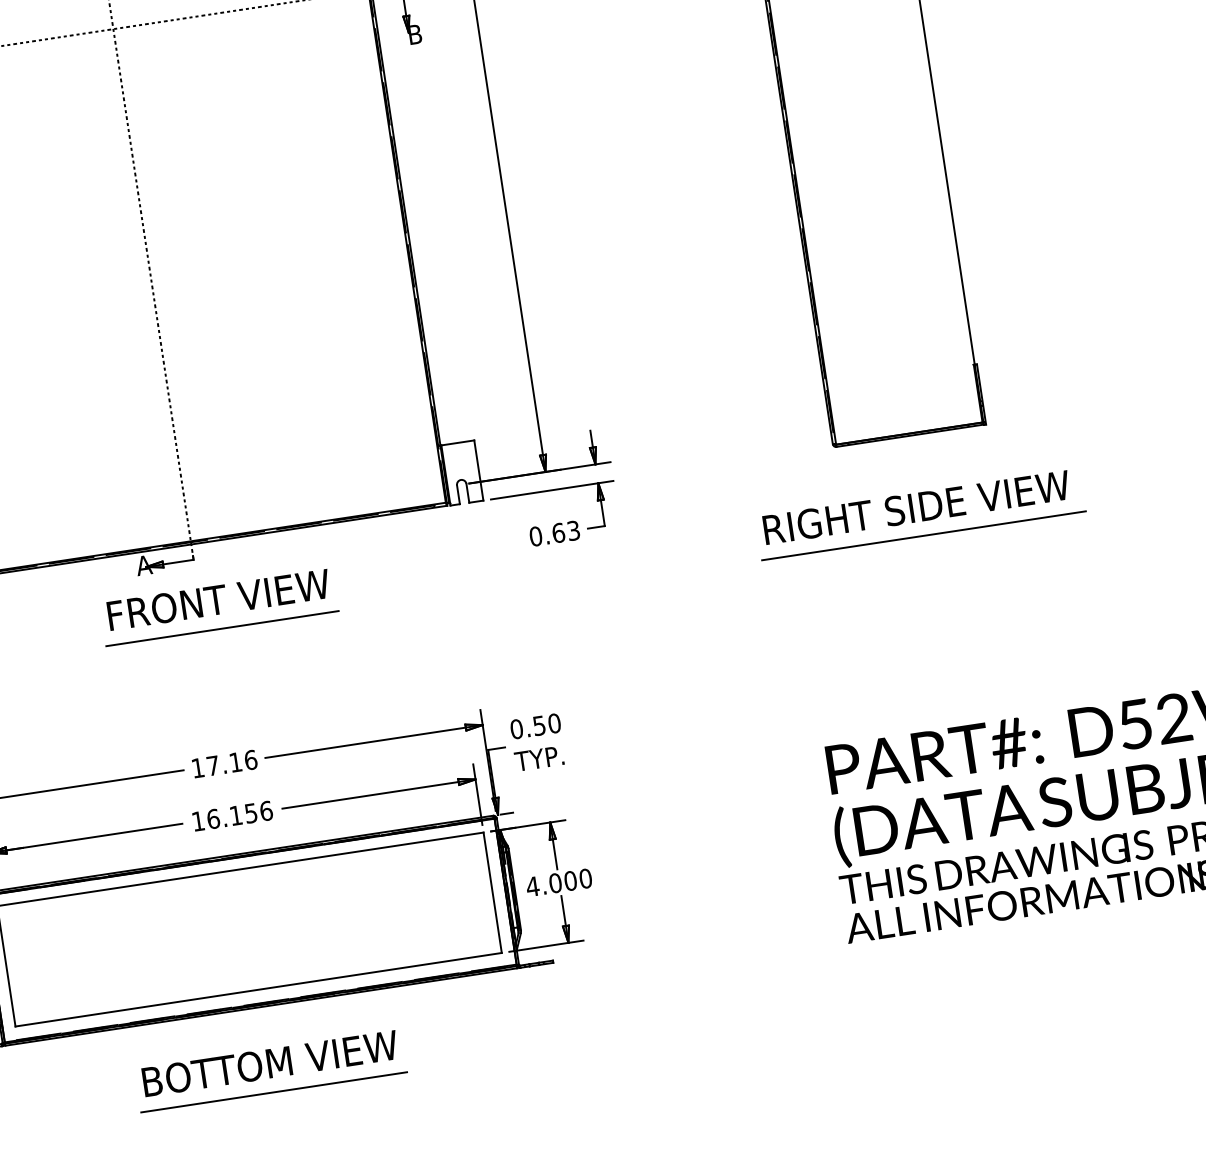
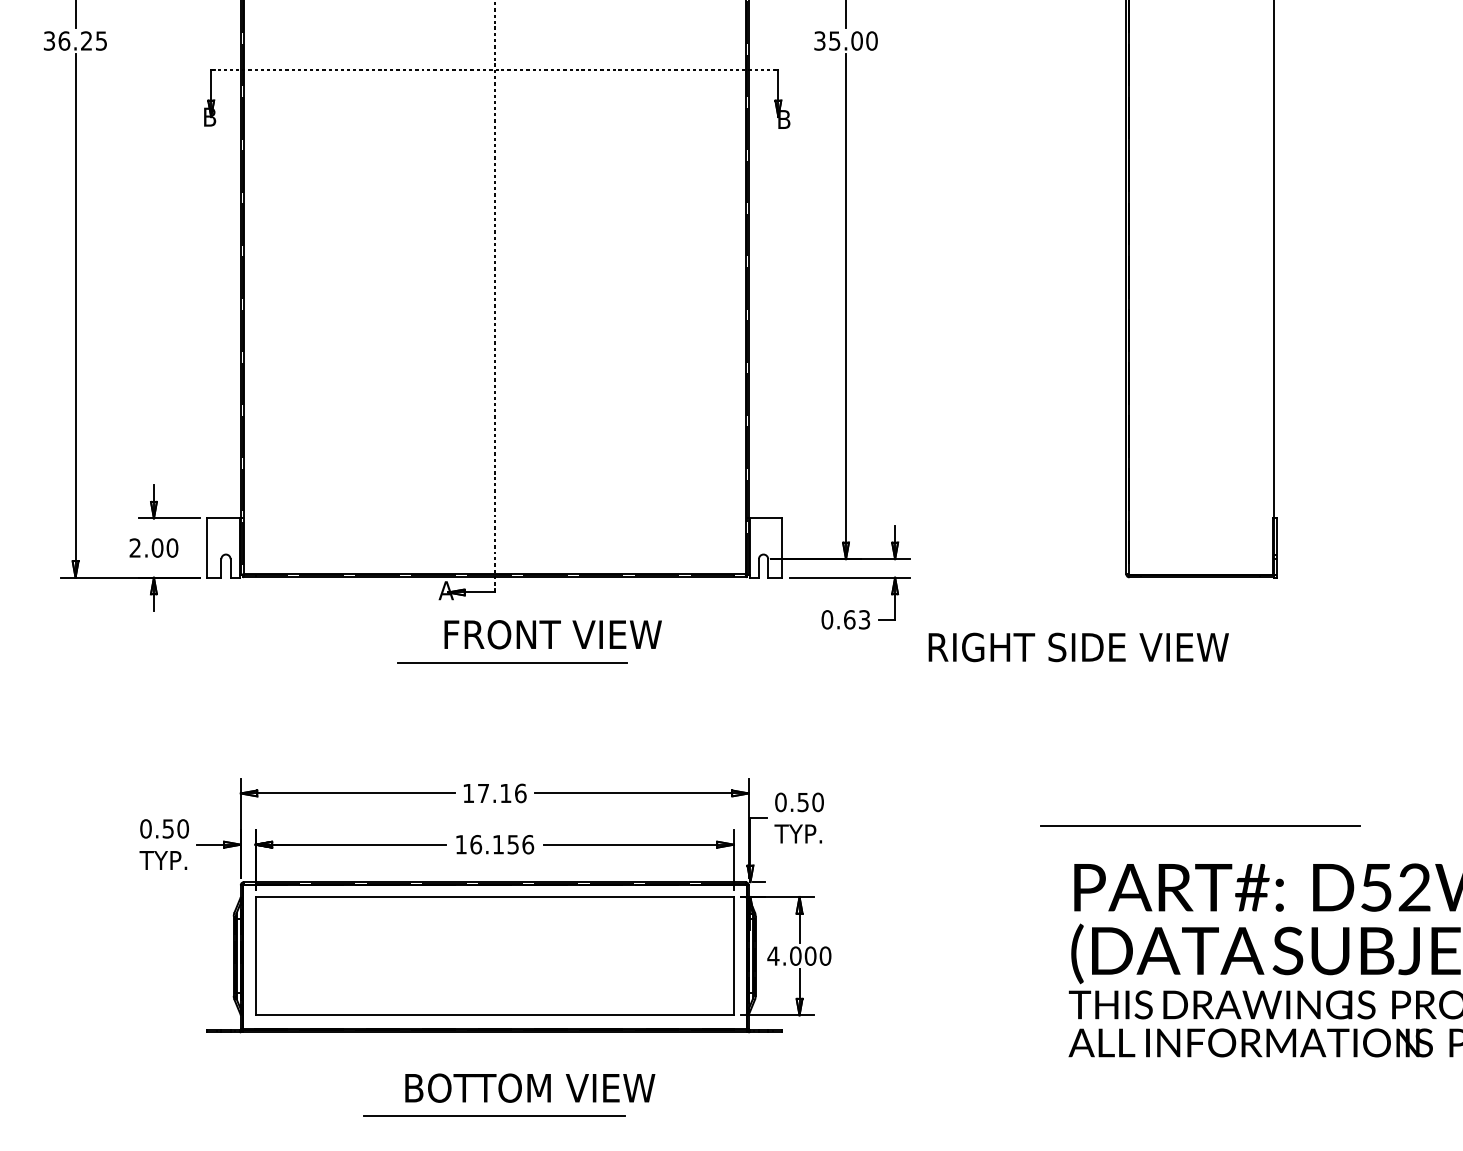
text: (916, 507) -> (1078, 647), moved
line: (923, 535) -> (1200, 825), moved
text: (218, 599) -> (552, 634), moved
text: (270, 1062) -> (530, 1087), moved

